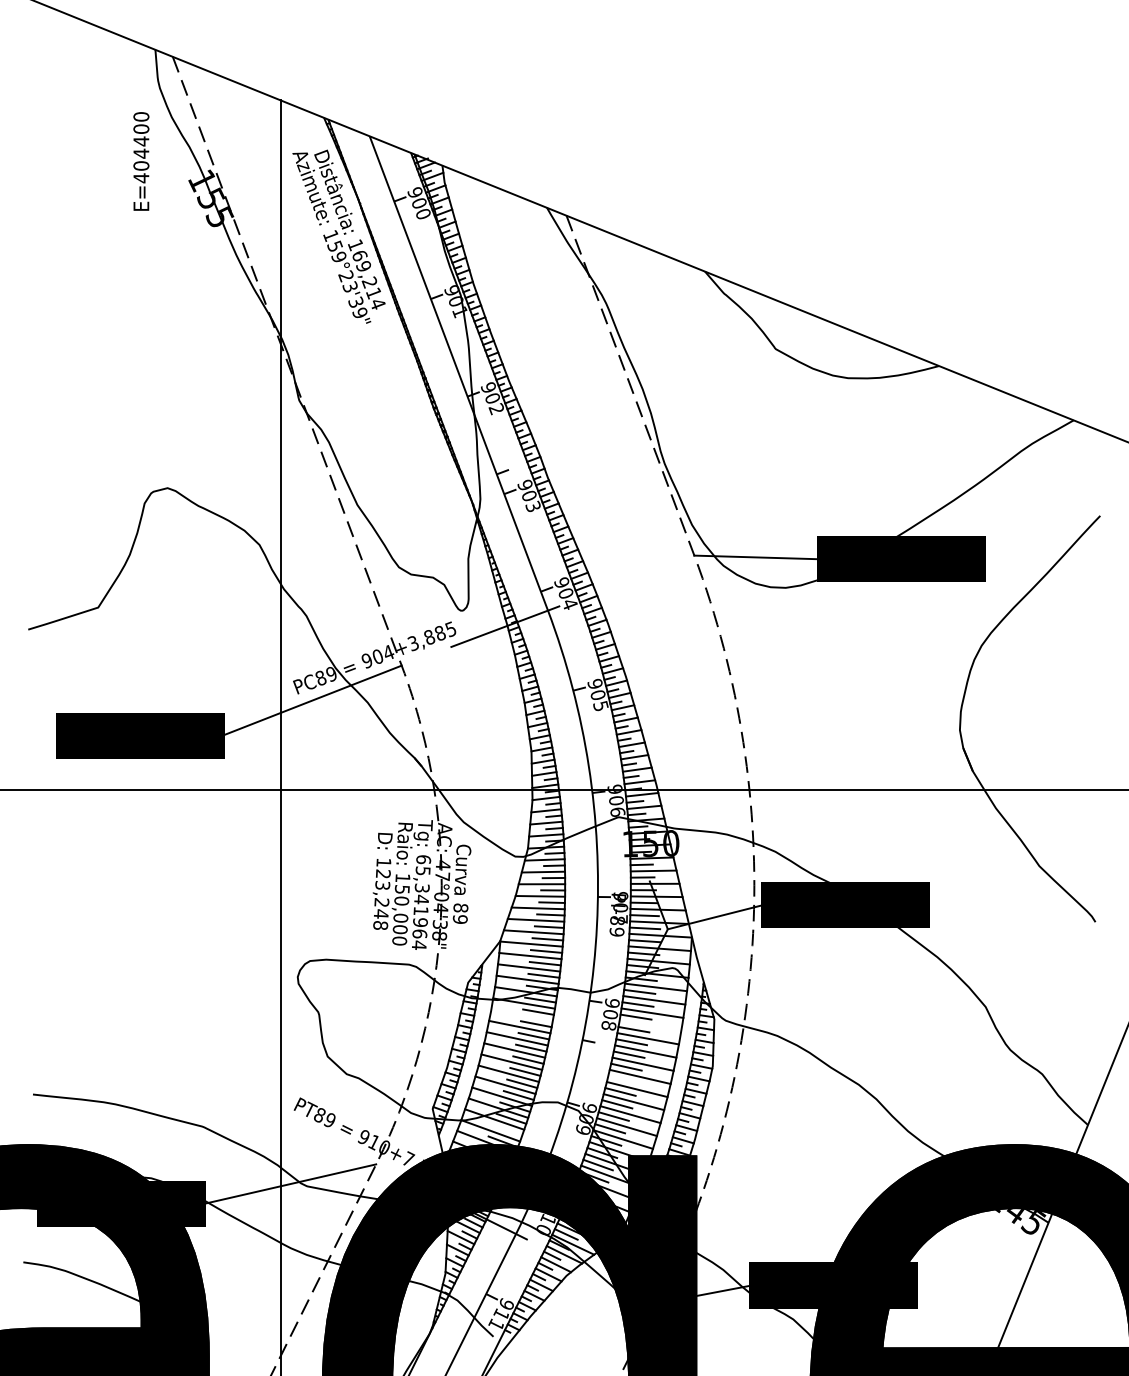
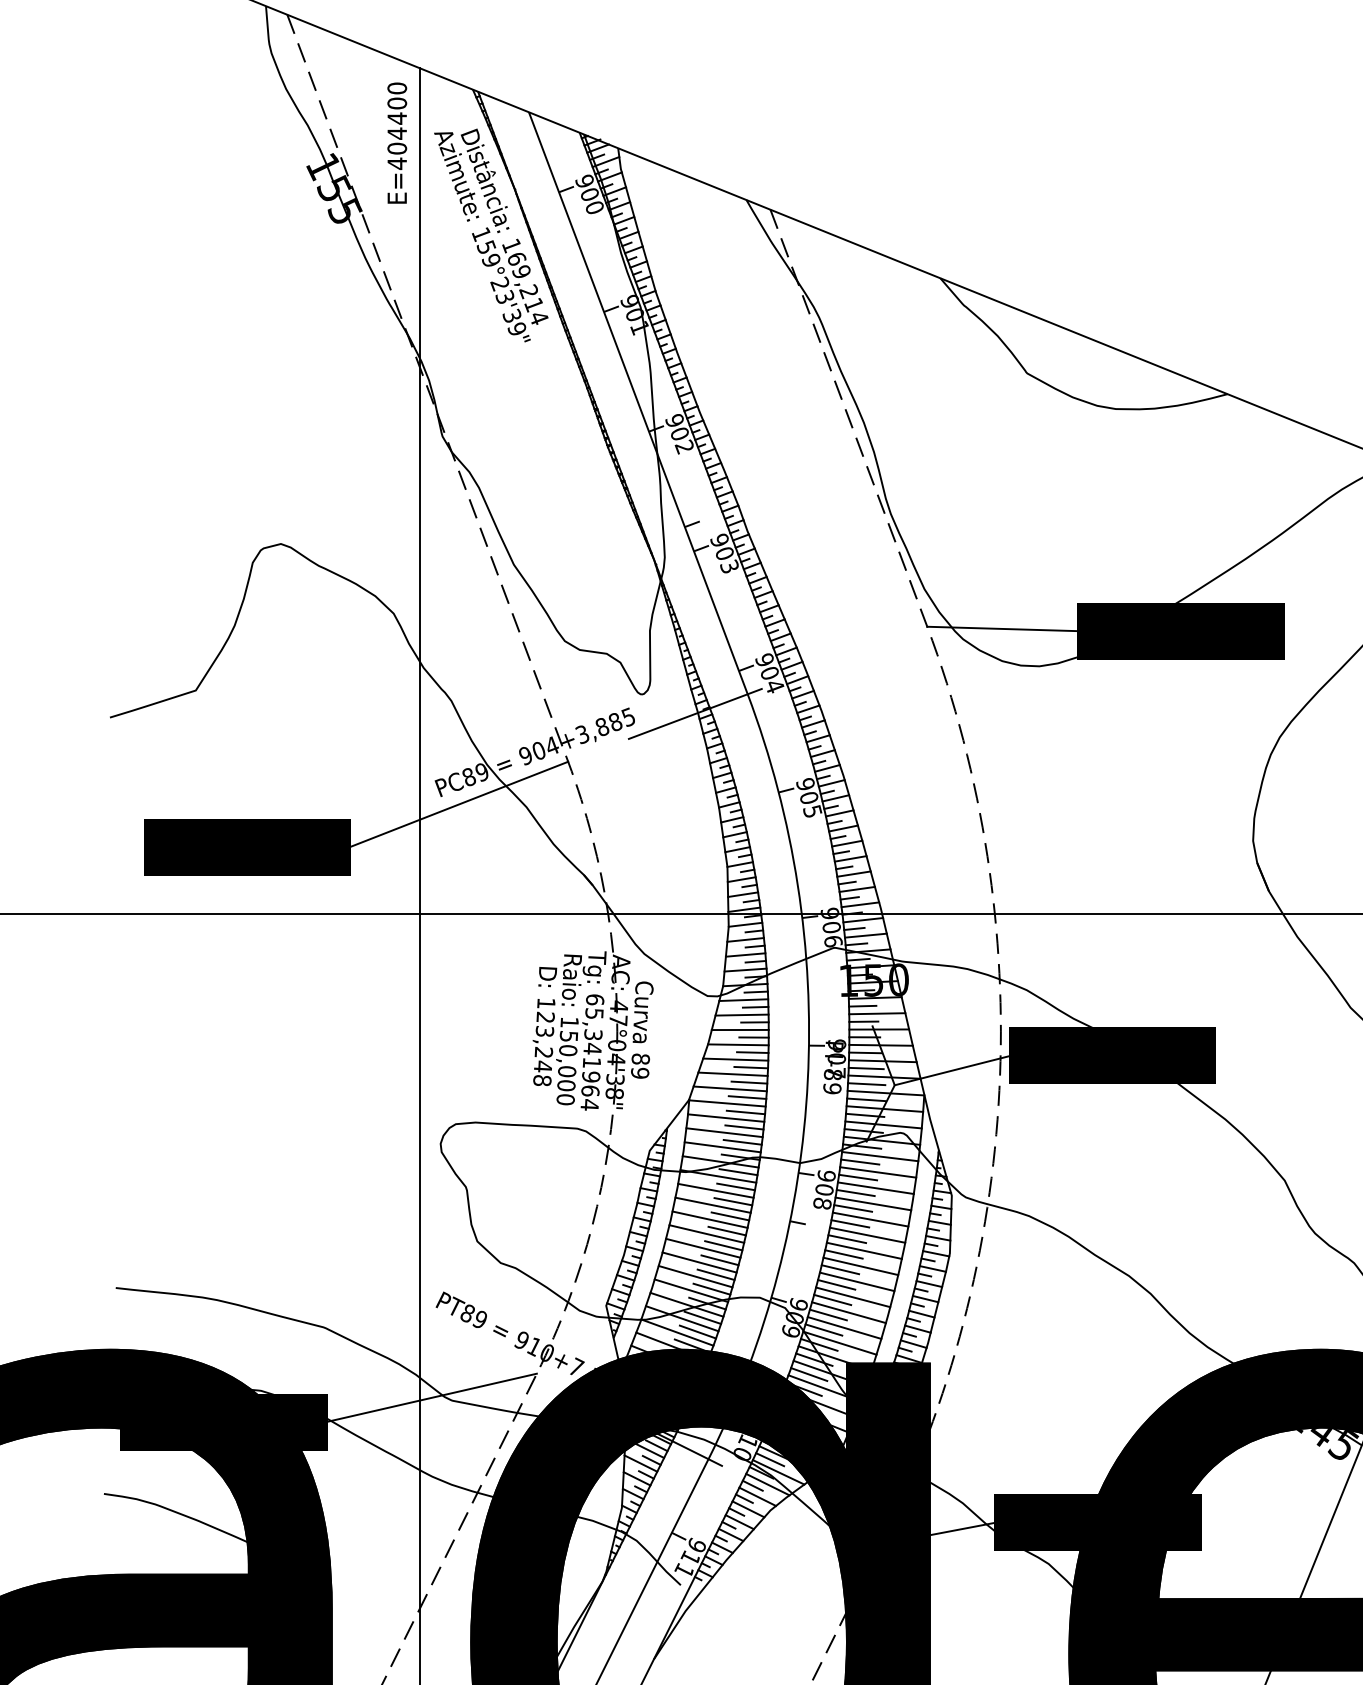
text: (141, 161) -> (397, 143), moved
line: (521, 1014) -> (715, 1189), added
line: (650, 1025) -> (873, 1203), added
line: (623, 1079) -> (840, 1269), added
line: (507, 1130) -> (698, 1332), added

